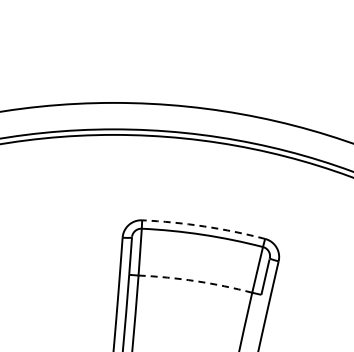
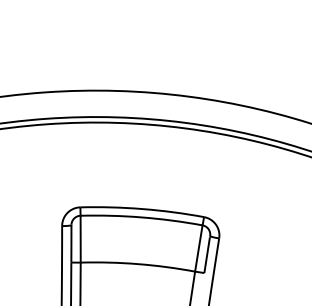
arc: (204, 226) -> (142, 209), dashed -> solid
arc: (195, 281) -> (137, 264), dashed -> solid

